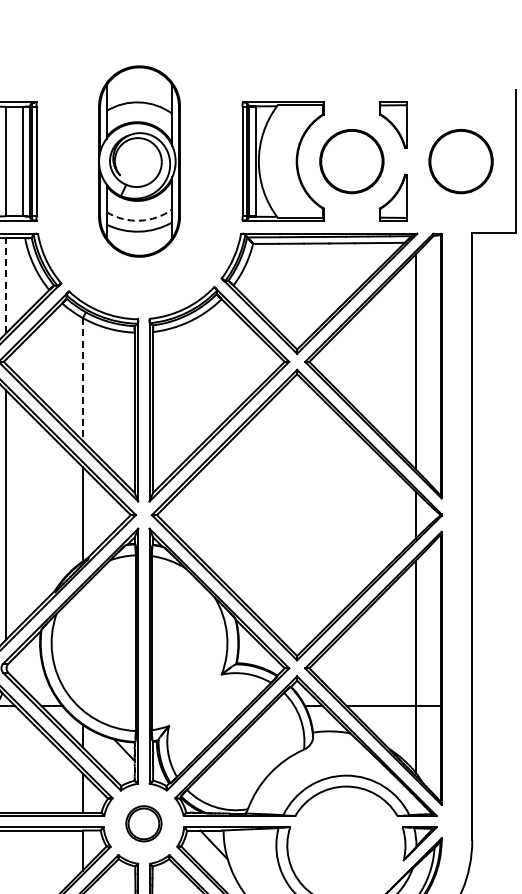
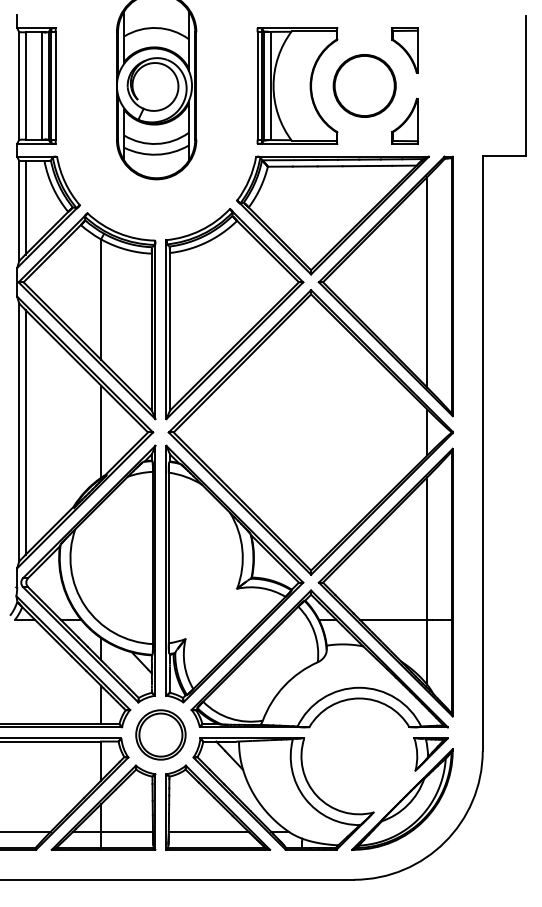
circle: (460, 161) -> (471, 85), removed
arc: (140, 220) -> (157, 143), dashed -> solid
line: (5, 285) -> (25, 207), dashed -> solid
line: (83, 380) -> (101, 300), dashed -> solid
part: (143, 823) -> (160, 734), size x1.43

